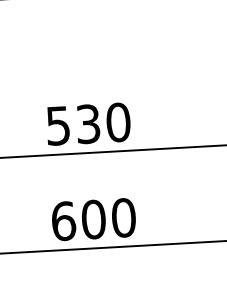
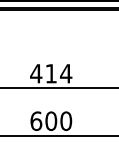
text: (88, 123) -> (51, 73), 530 -> 414

